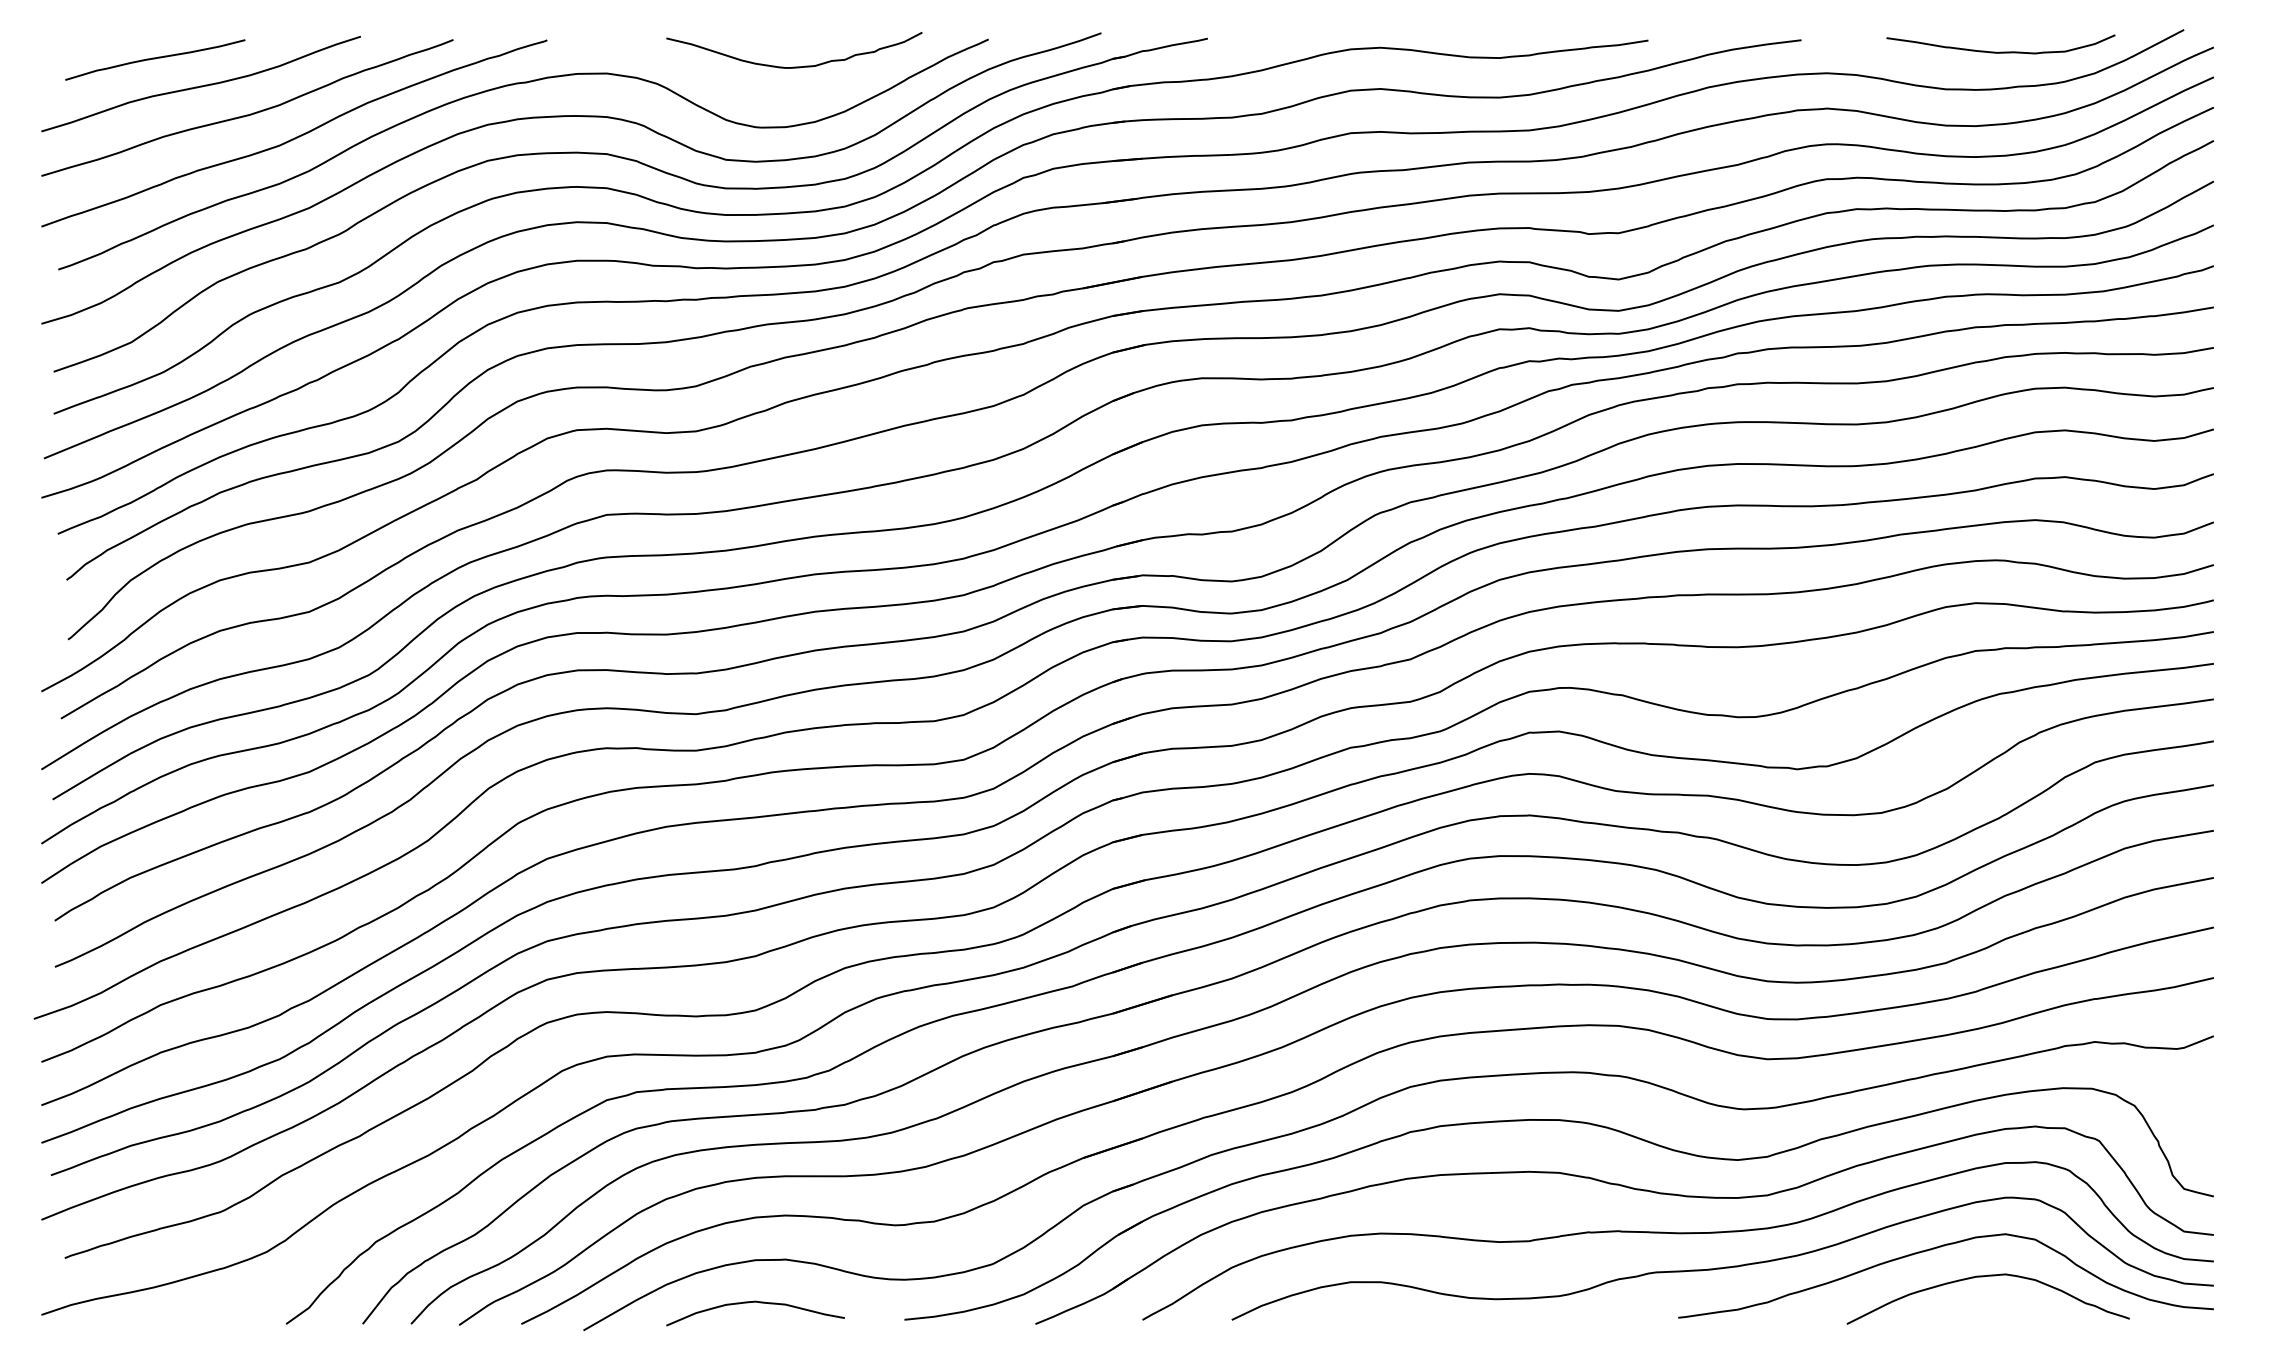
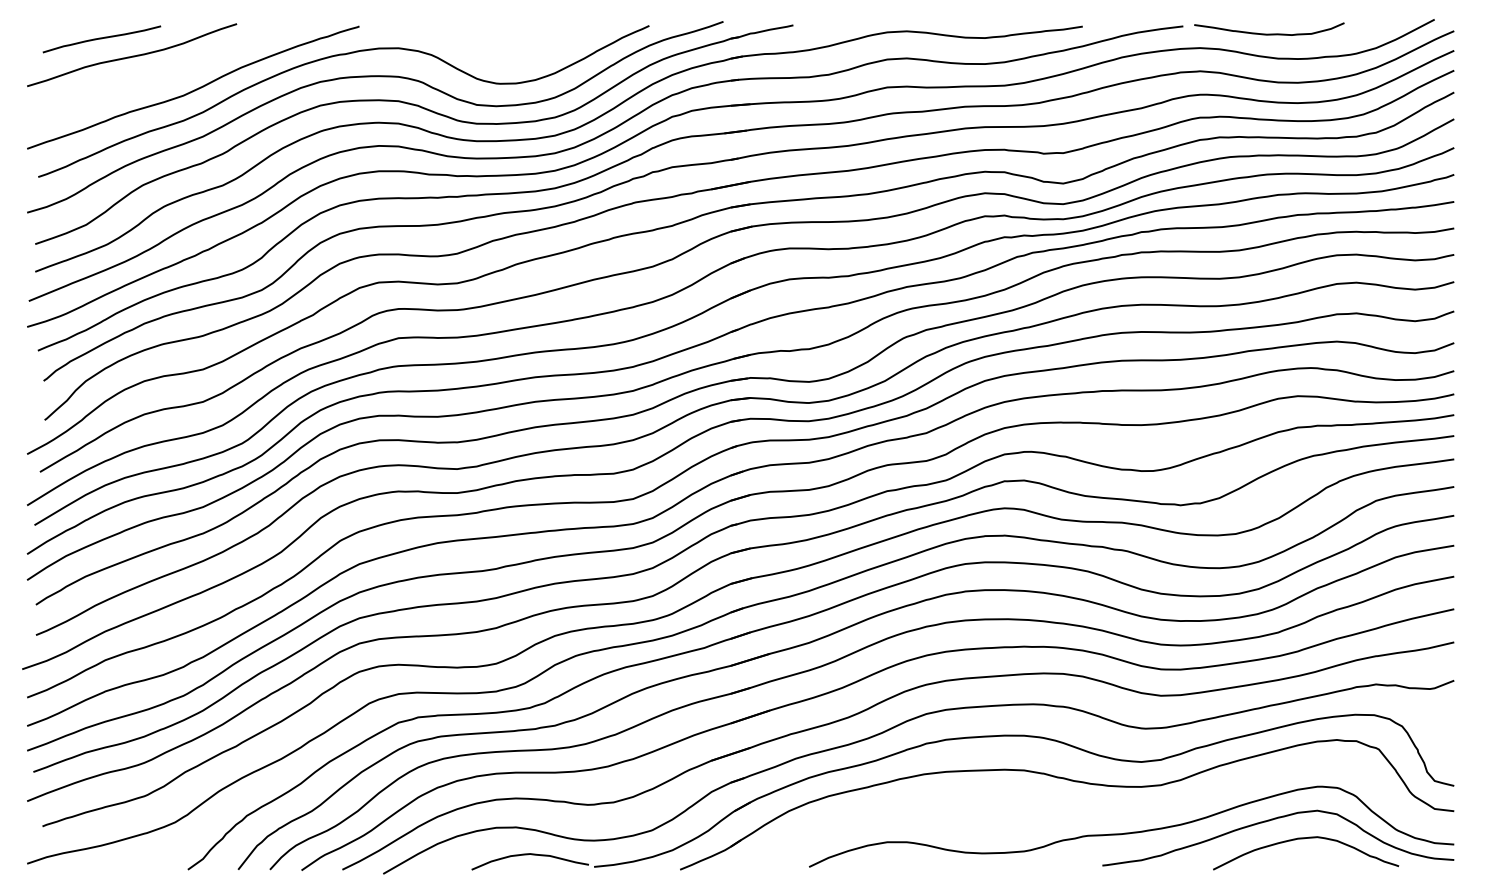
curve: (2001, 51) -> (1269, 33), moved
curve: (793, 66) -> (521, 43), removed
curve: (247, 113) -> (162, 74), removed
curve: (1678, 1233) -> (1102, 810), removed
curve: (752, 1303) -> (528, 855), moved

